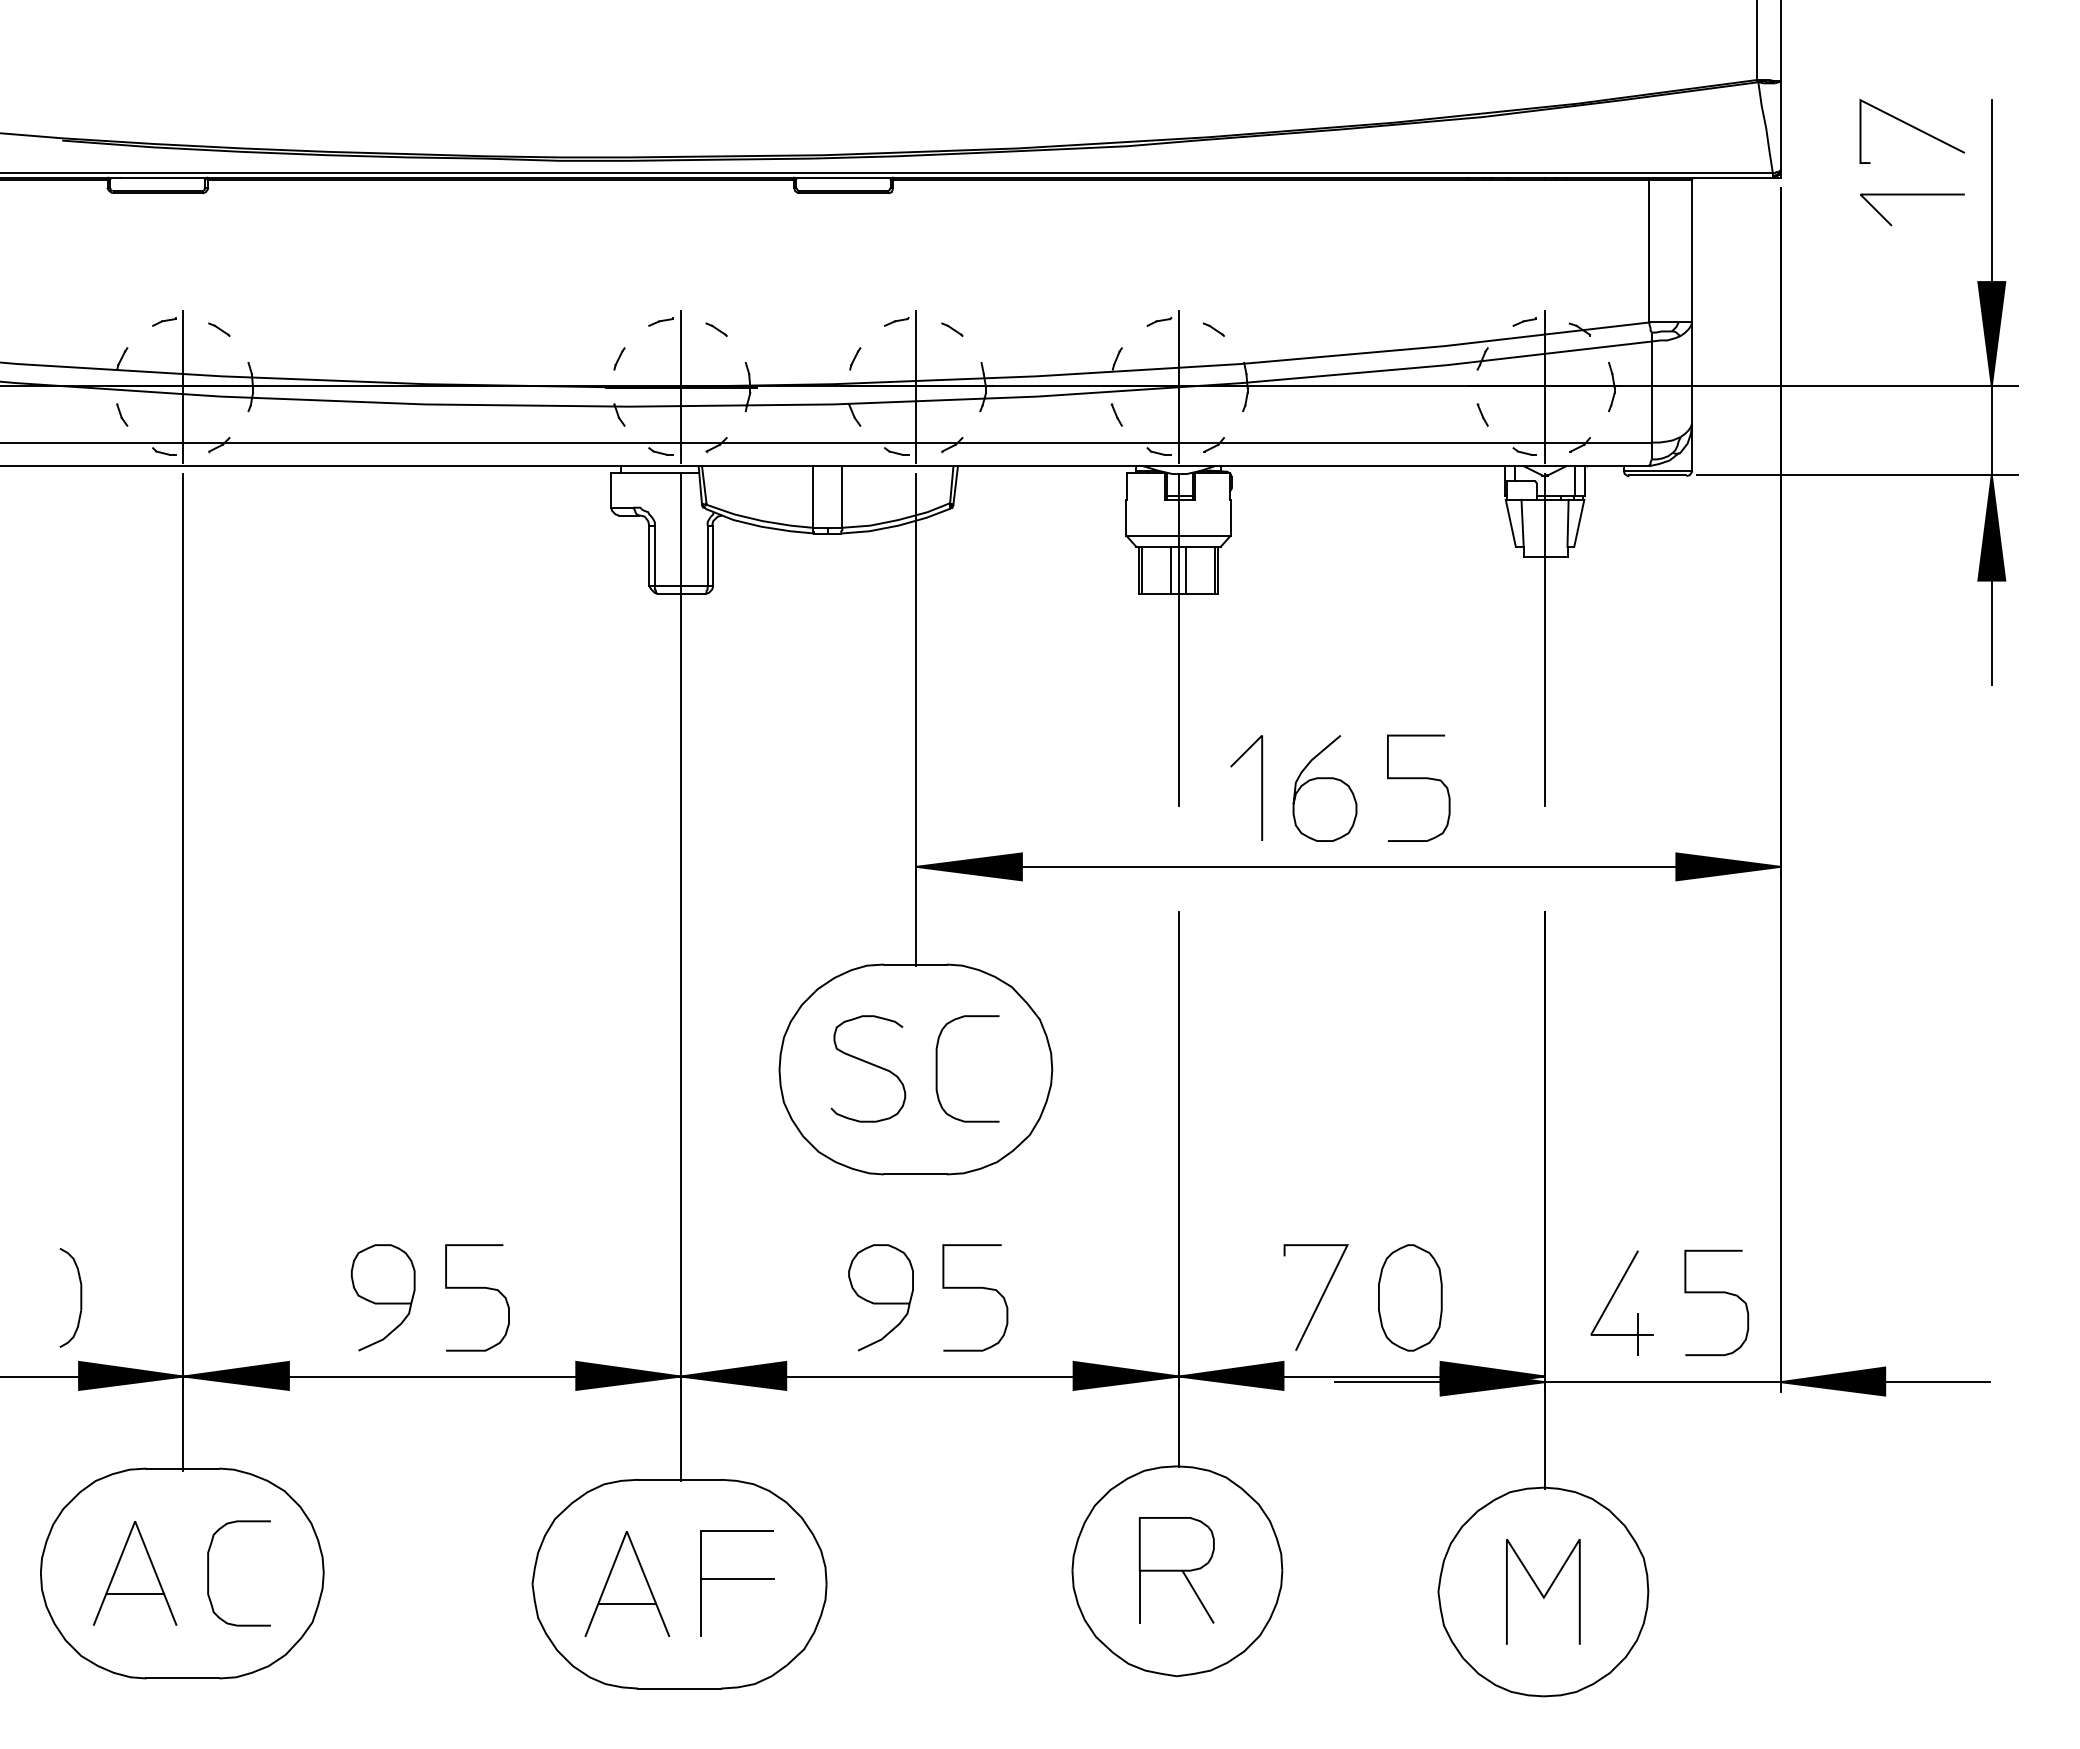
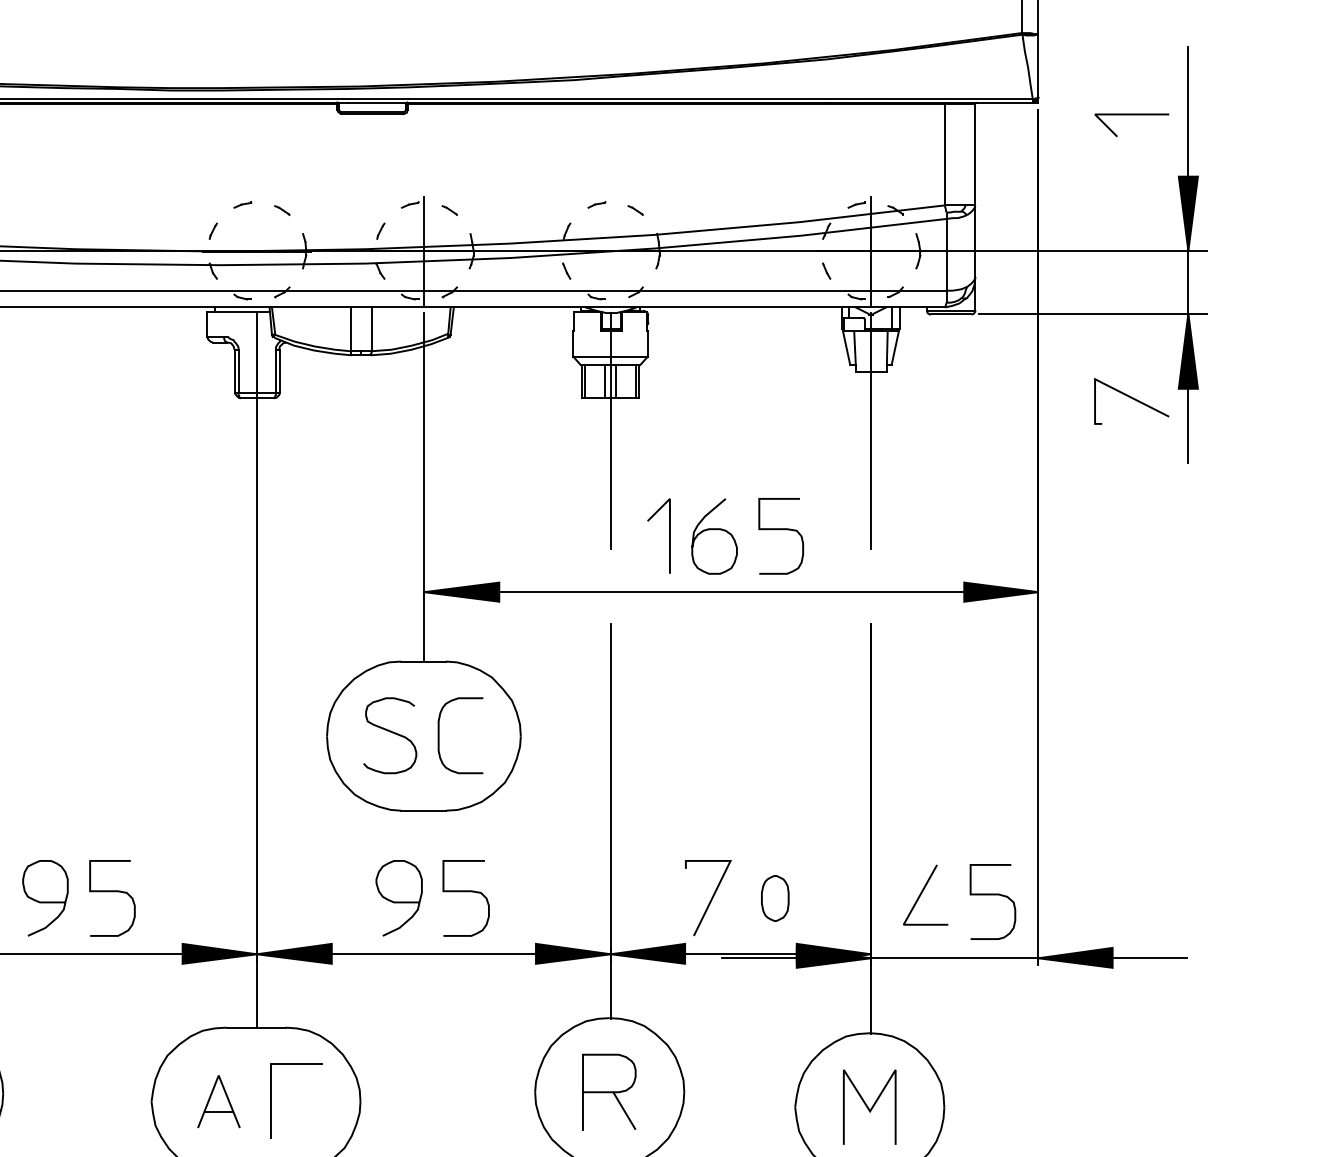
line: (1912, 127) -> (1132, 398), moved
line: (680, 386) -> (256, 250), removed
line: (1179, 386) -> (611, 250), removed
part: (1410, 1297) -> (775, 898), size x0.6
line: (1638, 1334) -> (937, 924), removed
line: (736, 1578) -> (296, 1097), removed
part: (627, 1583) -> (219, 1101), size x0.7

